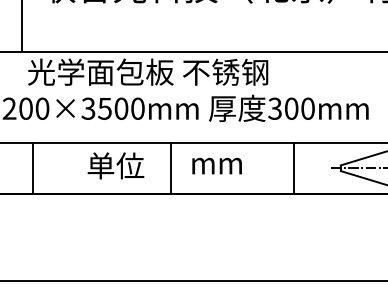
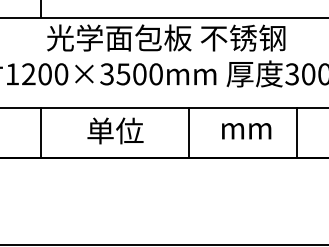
text: (115, 165) -> (115, 130), moved
text: (216, 165) -> (246, 130), moved
line: (33, 167) -> (41, 132), moved
line: (294, 167) -> (297, 132), moved

